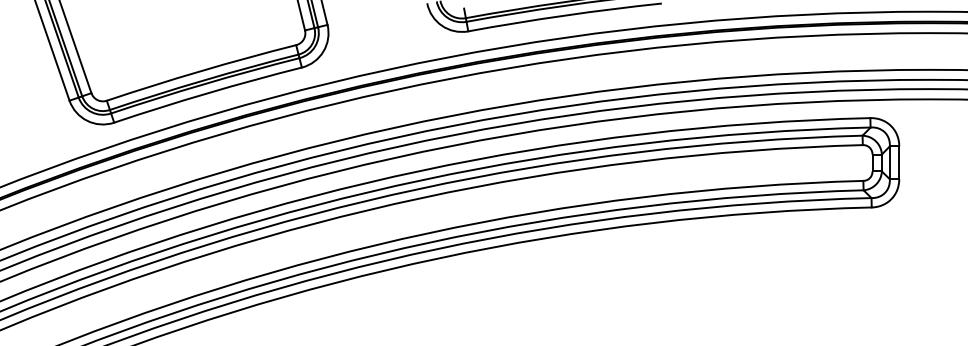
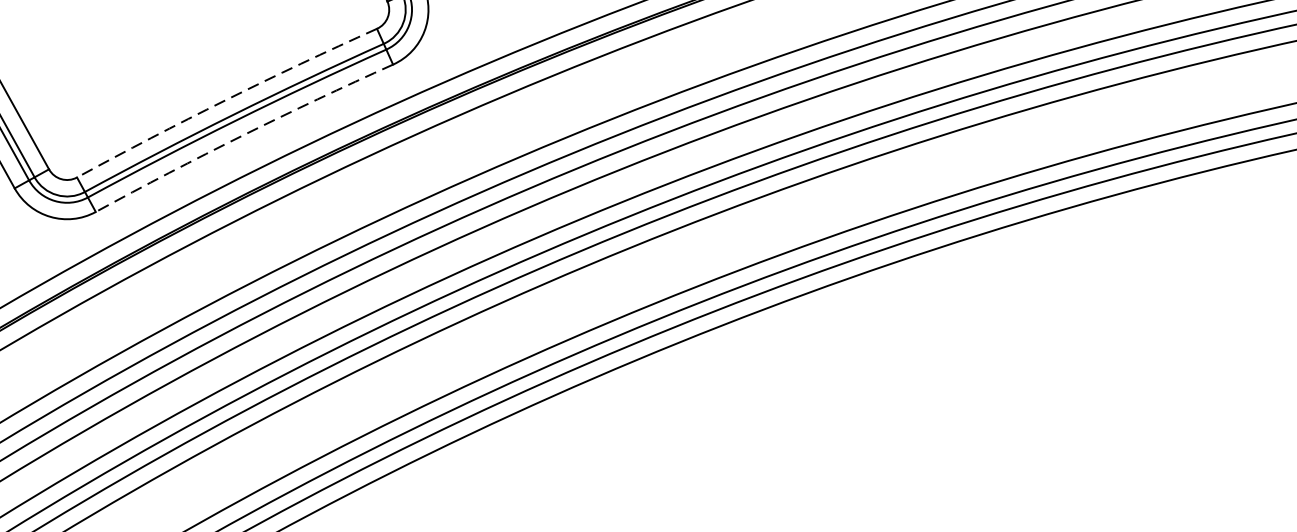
arc: (201, 71) -> (226, 100), solid -> dashed
arc: (207, 93) -> (243, 135), solid -> dashed

